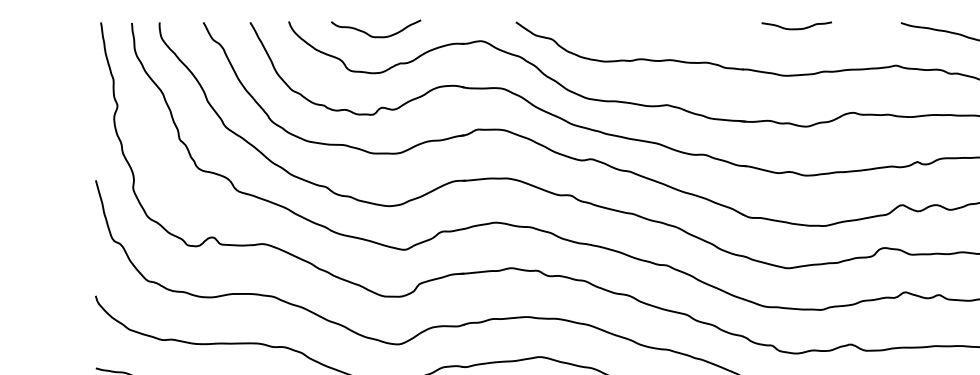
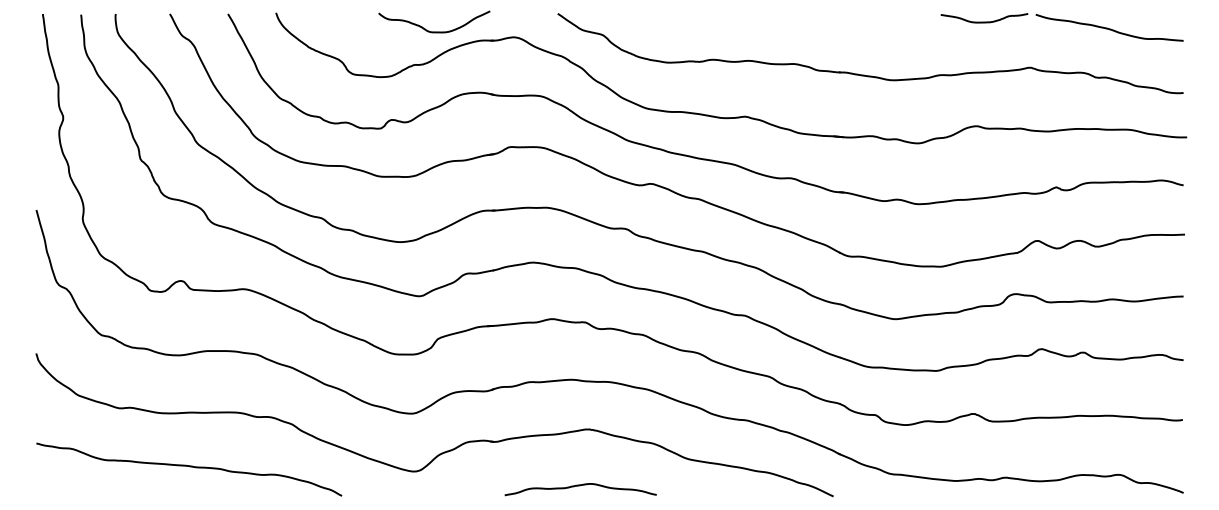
curve: (796, 28) -> (984, 21), moved
curve: (376, 36) -> (434, 31), moved

